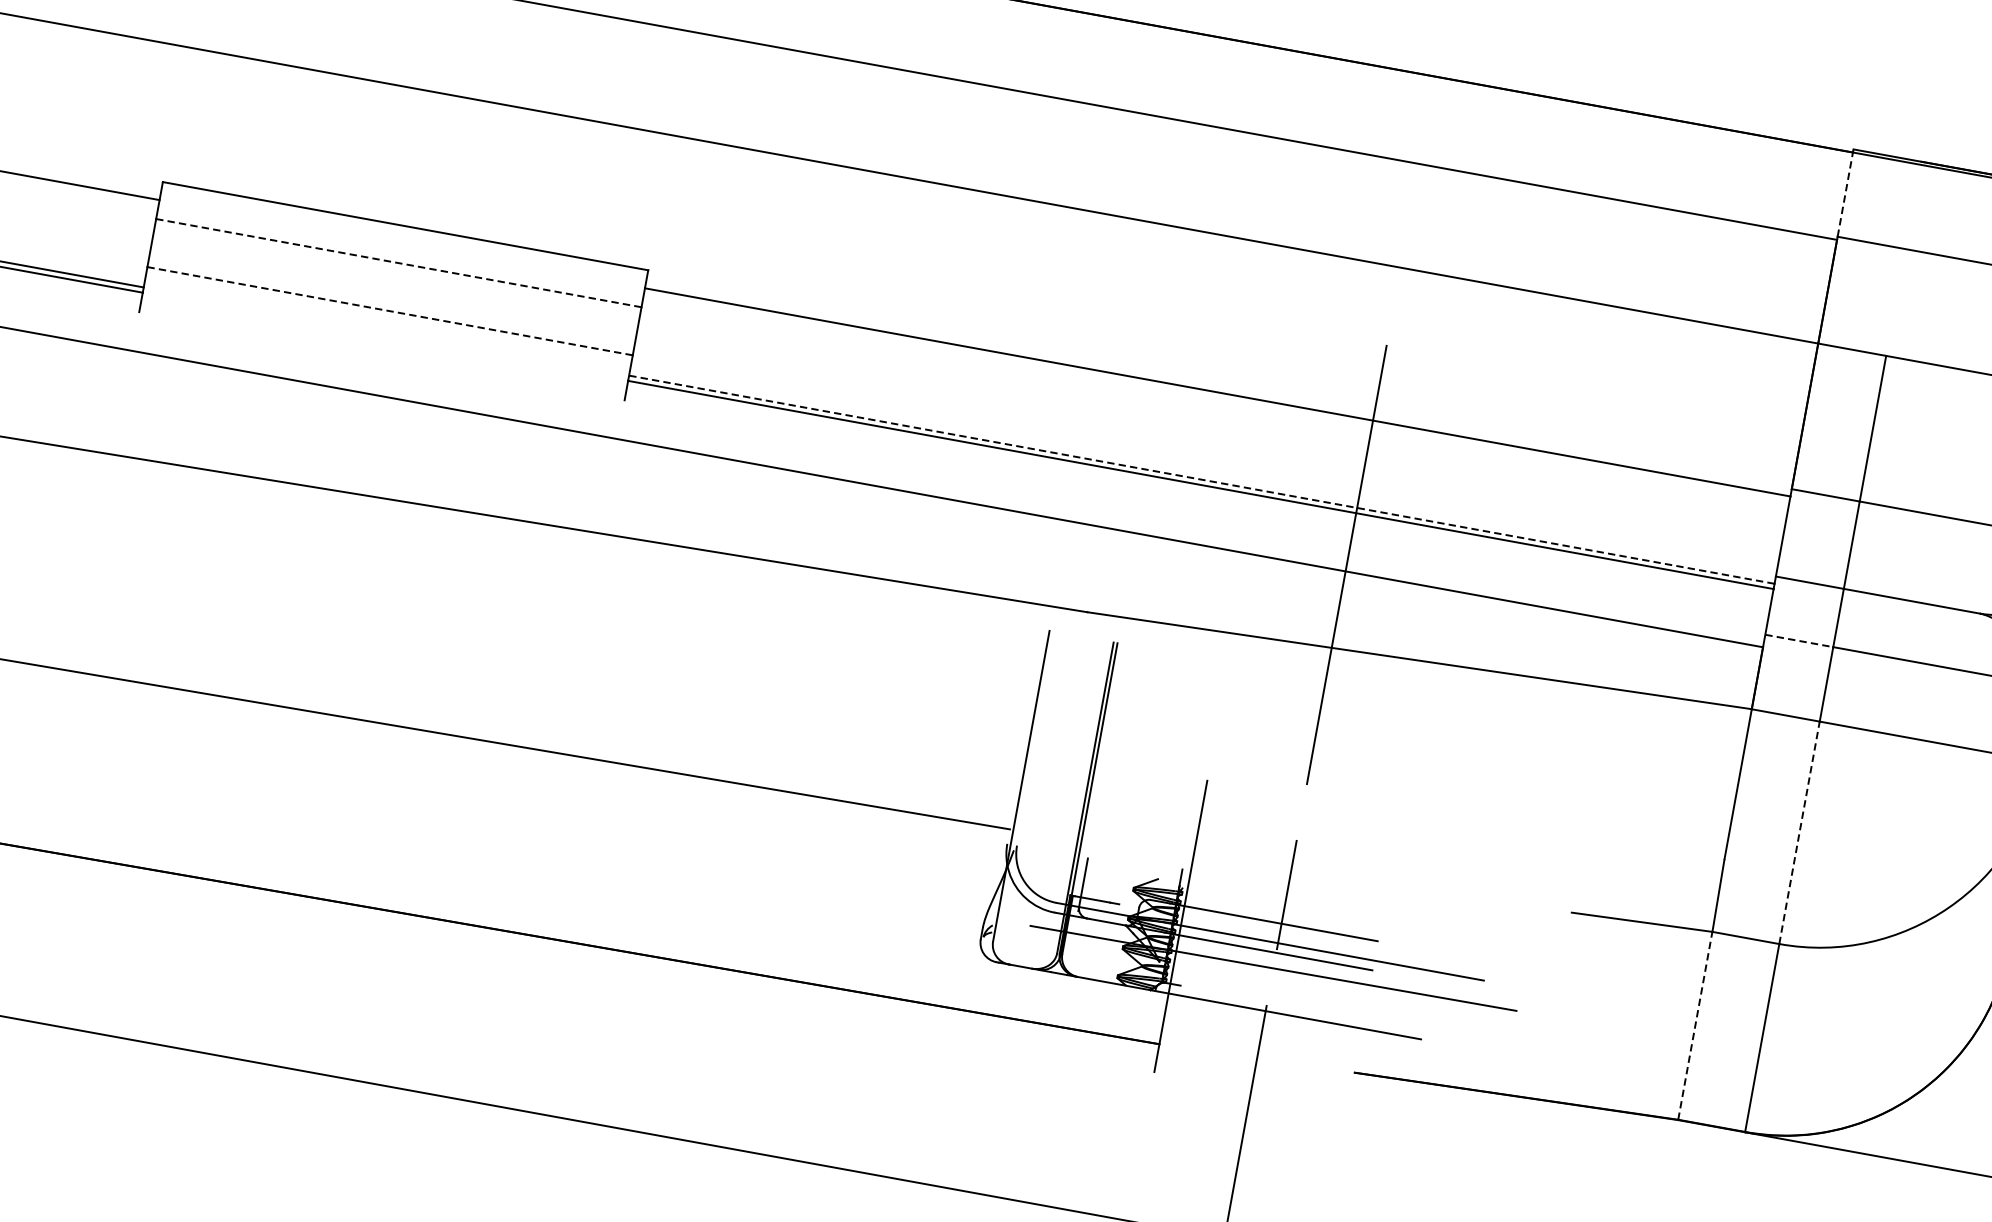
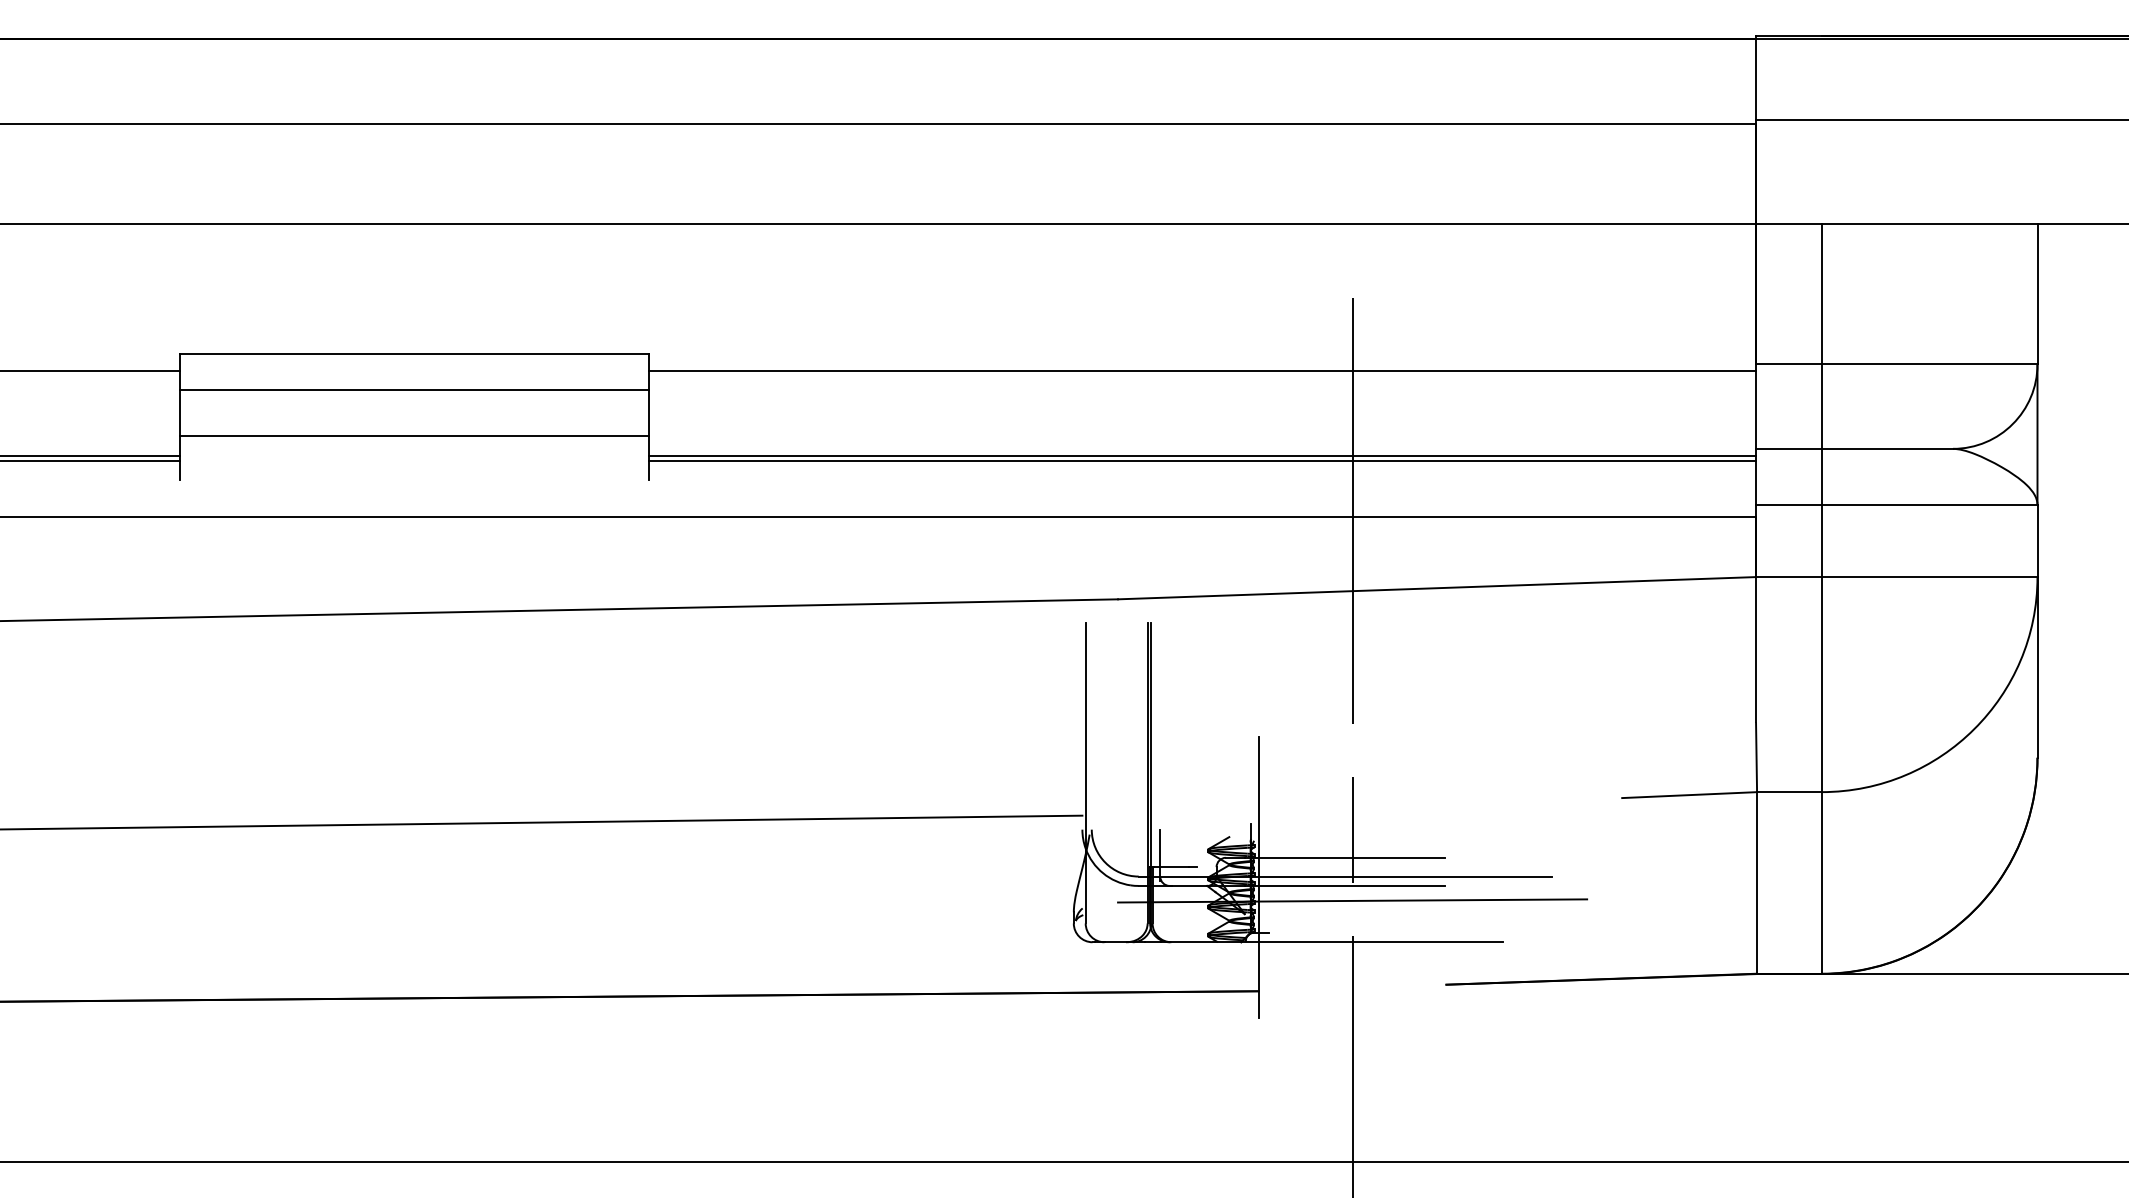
line: (1846, 192) -> (1756, 77), dashed -> solid
line: (399, 262) -> (414, 389), dashed -> solid
line: (390, 311) -> (414, 436), dashed -> solid
line: (1201, 479) -> (1202, 455), dashed -> solid
line: (1798, 641) -> (1788, 505), dashed -> solid
line: (1799, 832) -> (1821, 684), dashed -> solid
line: (1695, 1025) -> (1757, 882), dashed -> solid

